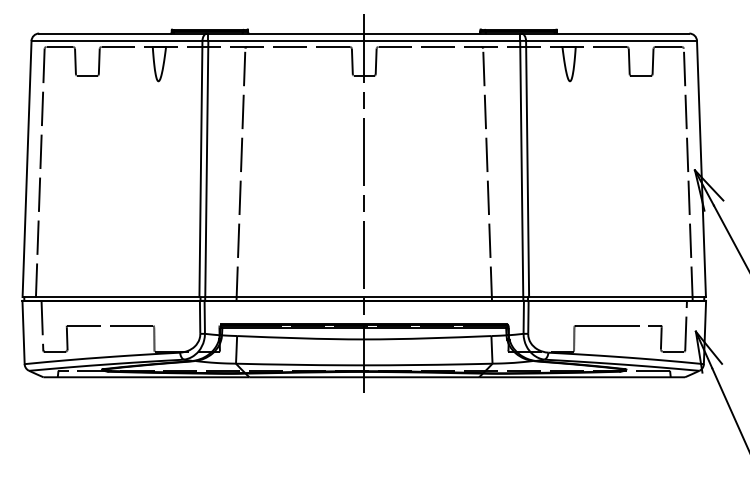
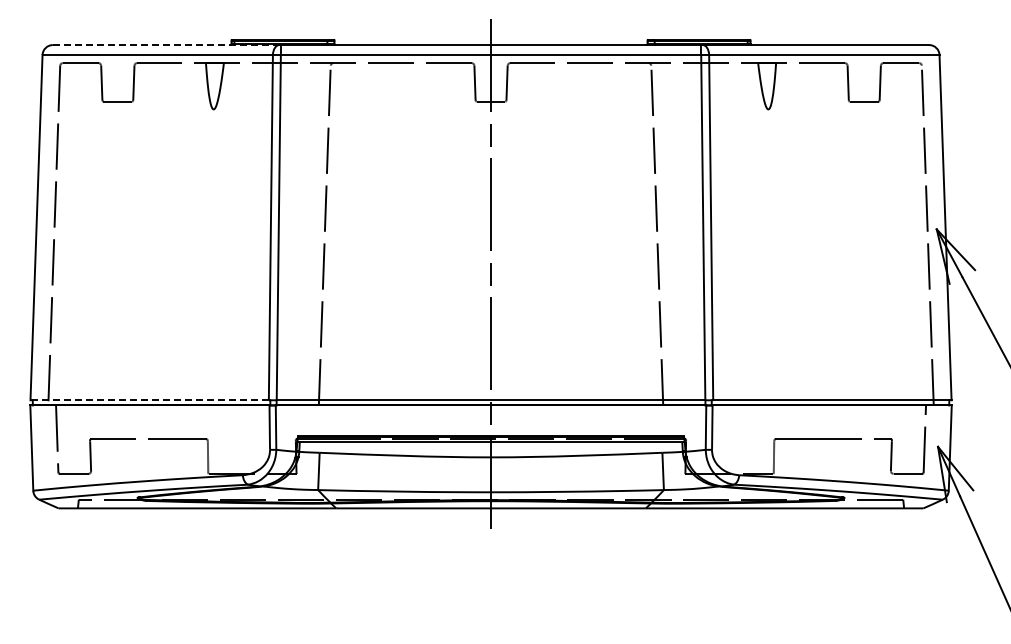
line: (123, 33) -> (166, 45), solid -> dashed
line: (110, 297) -> (149, 400), solid -> dashed

